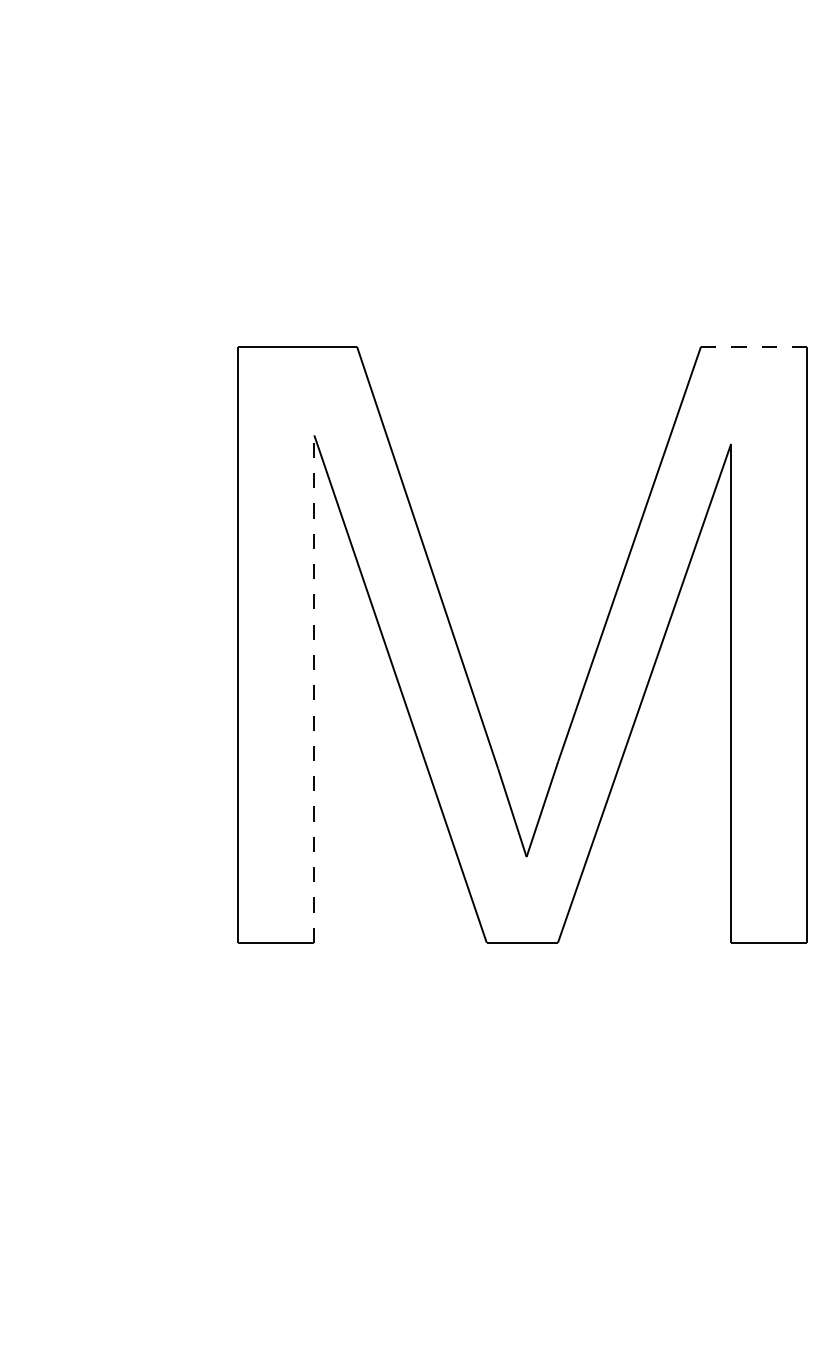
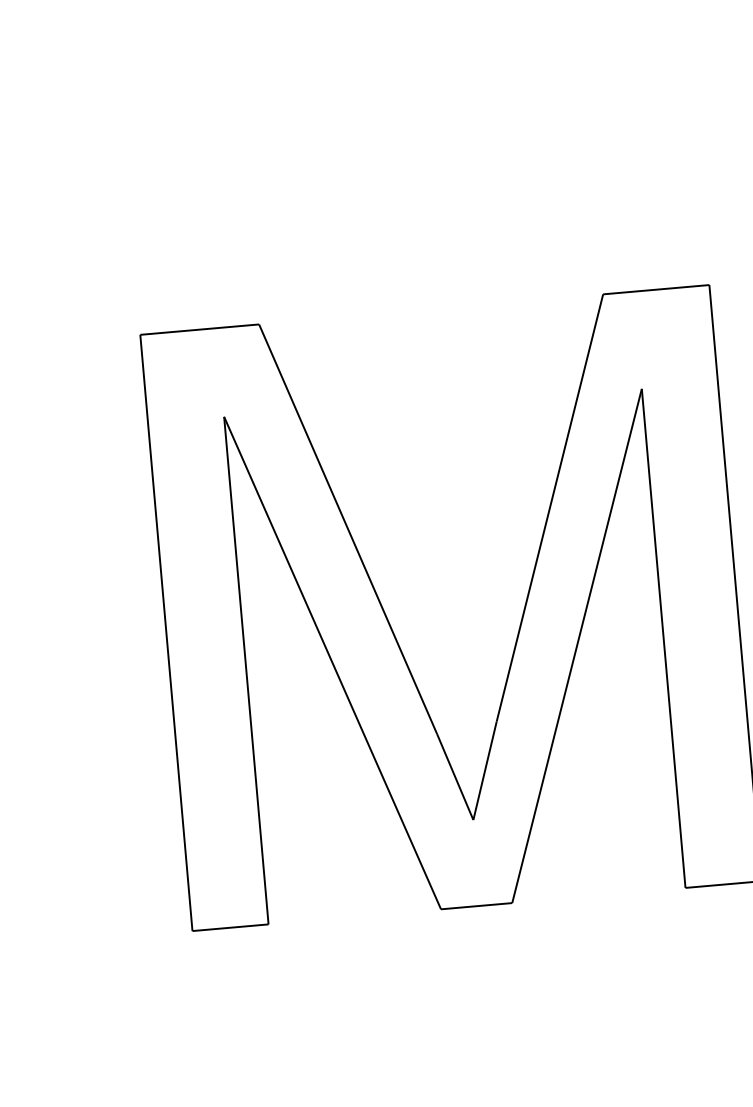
line: (753, 346) -> (655, 289), dashed -> solid
line: (314, 689) -> (246, 671), dashed -> solid

